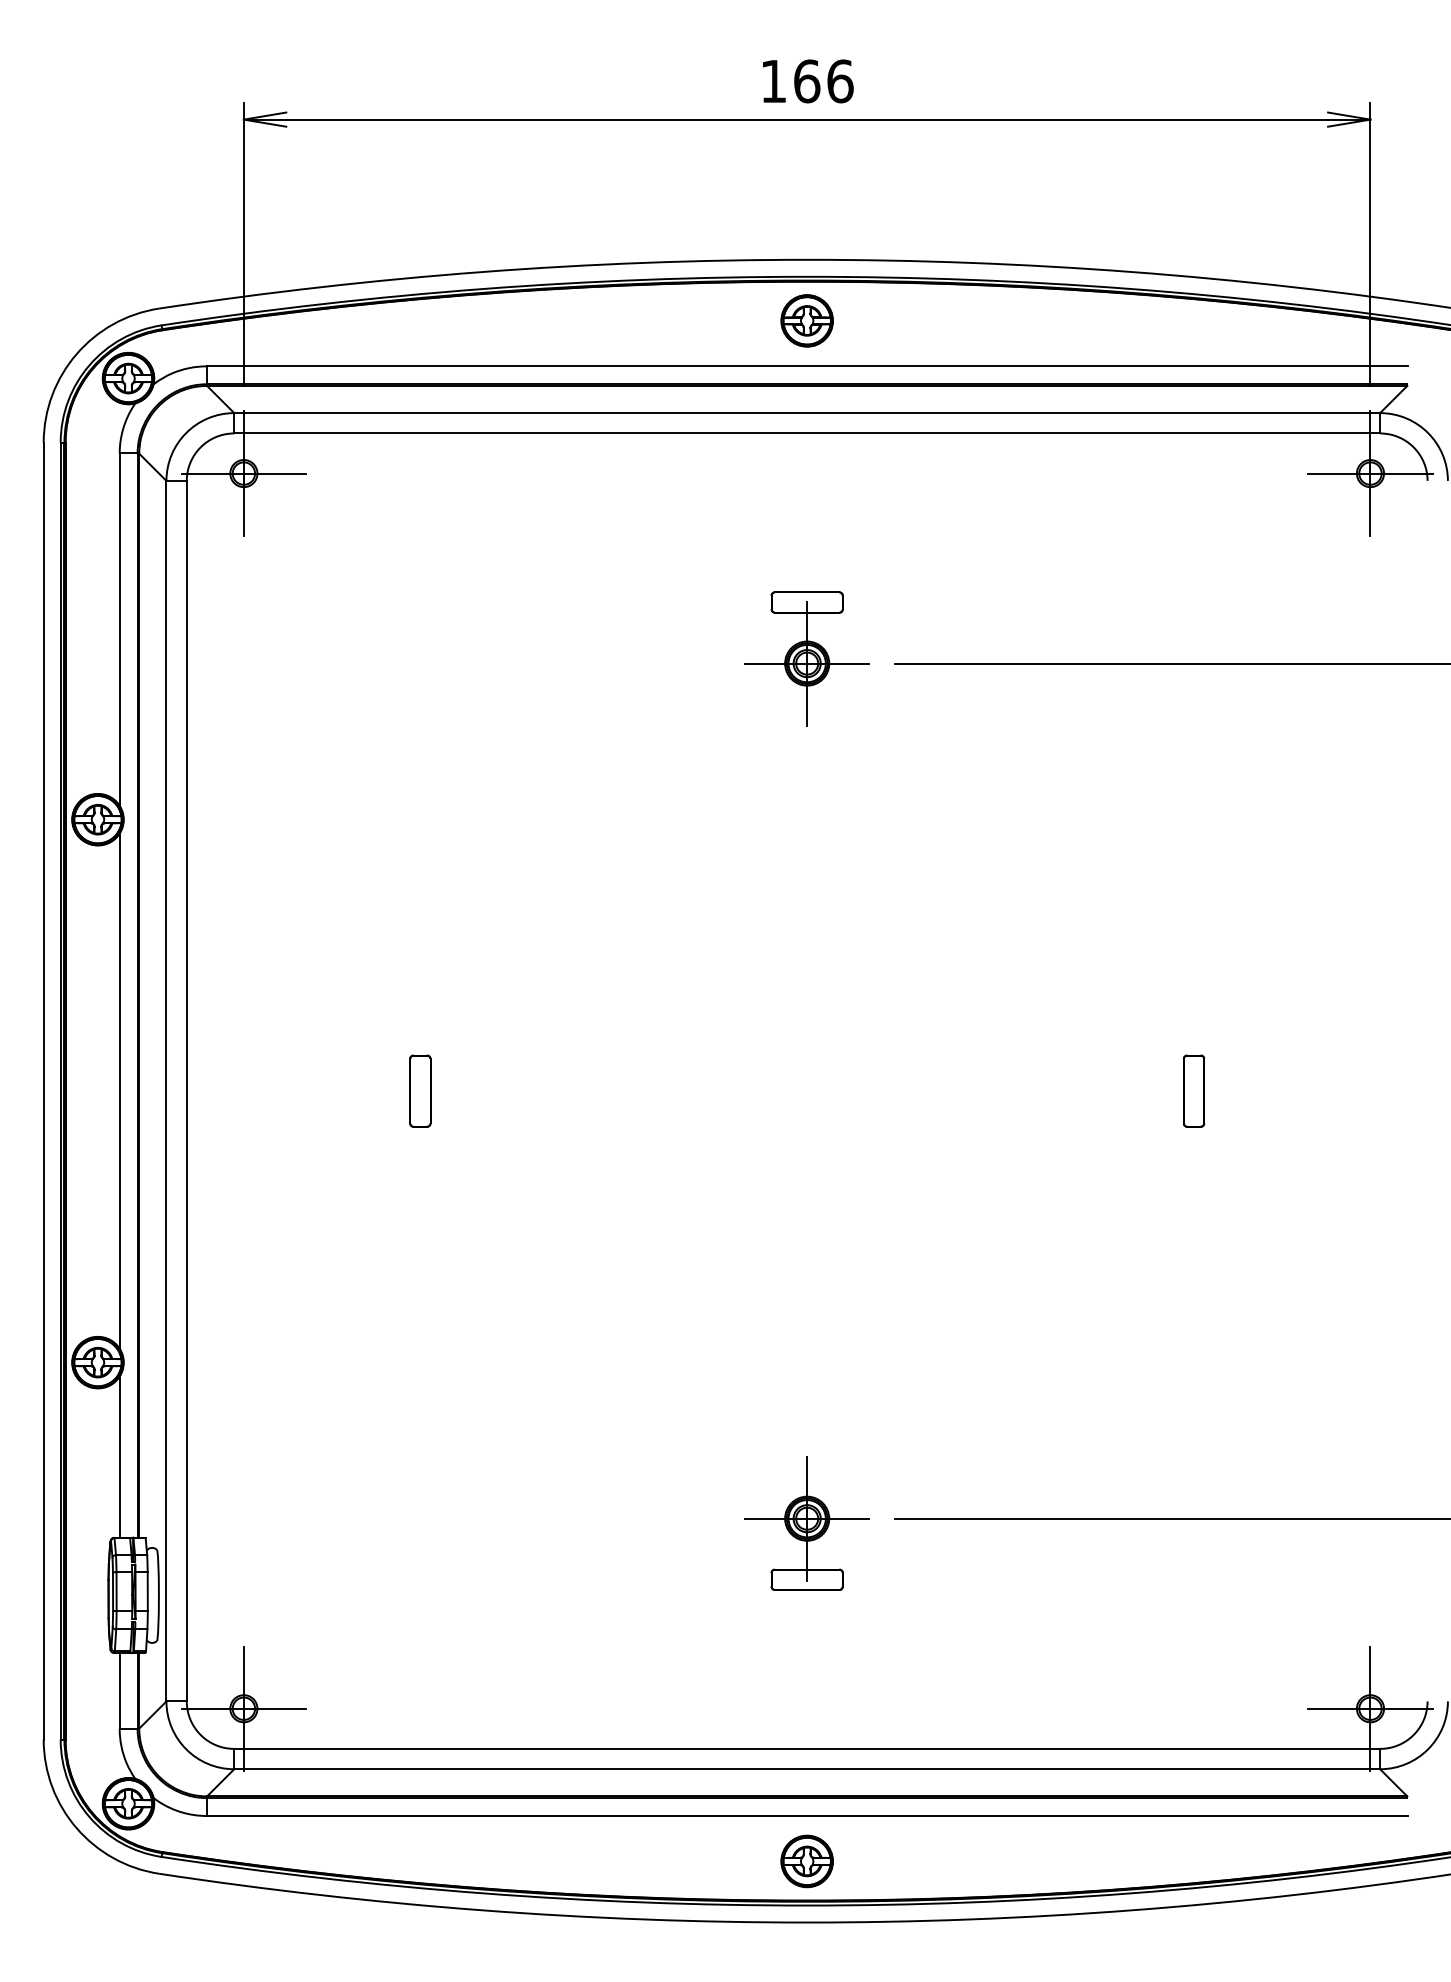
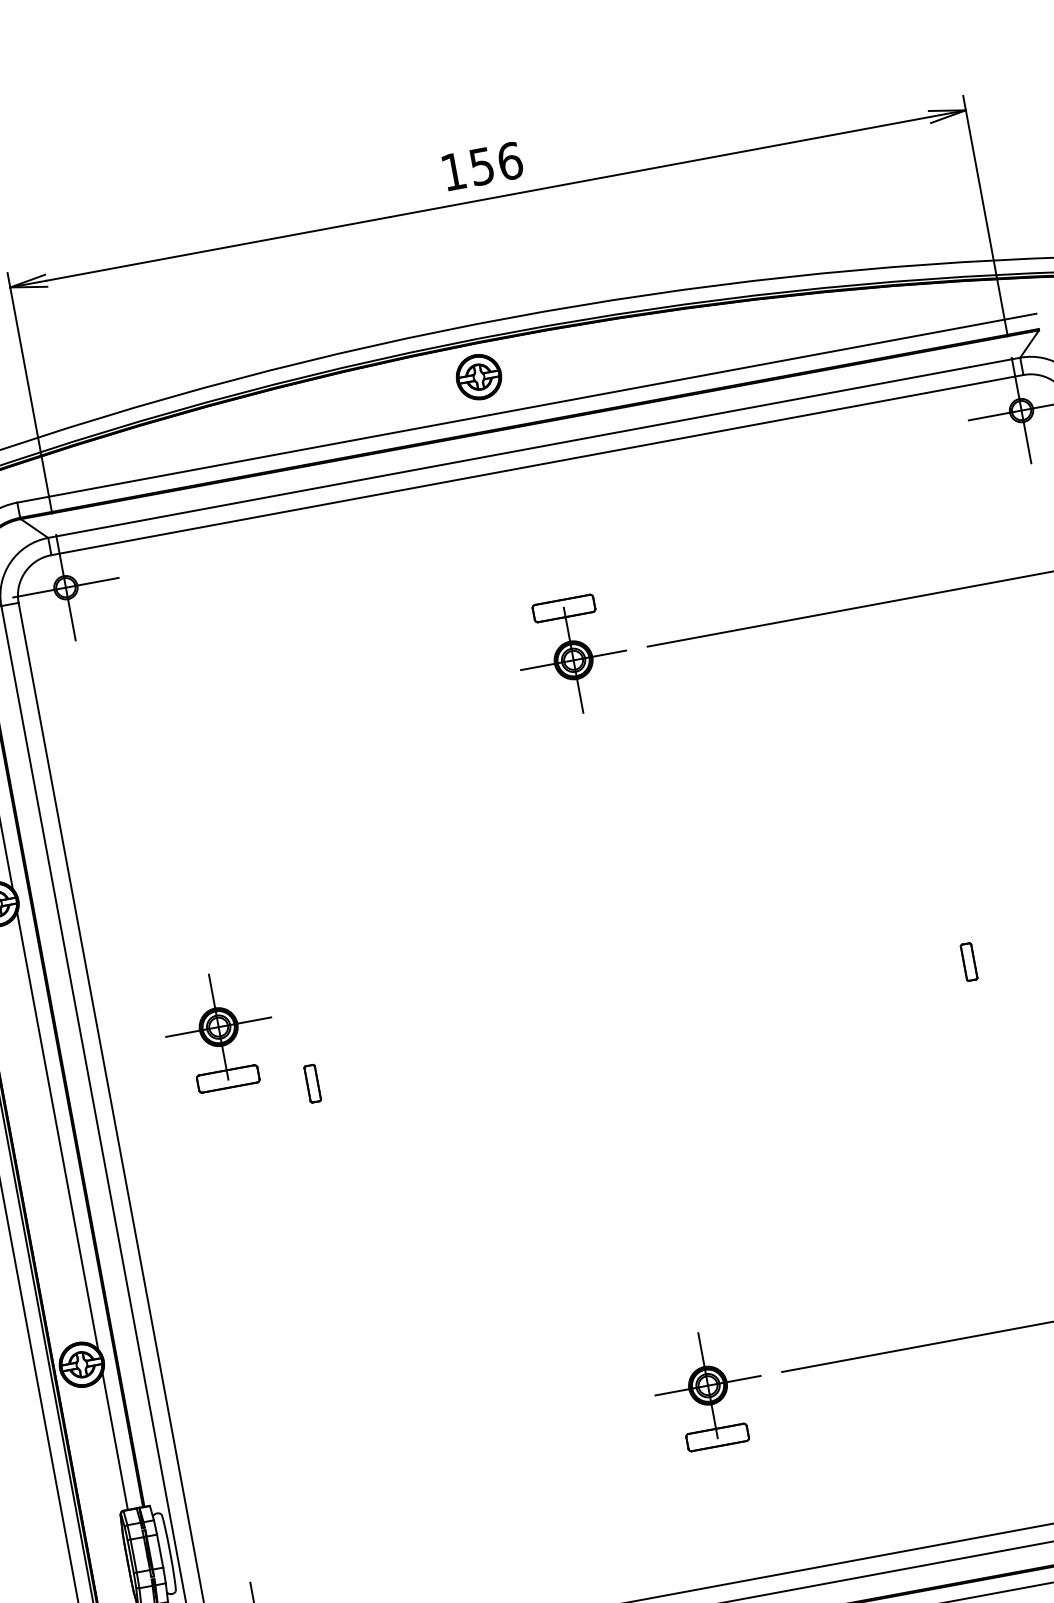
text: (807, 81) -> (482, 166), 166 -> 156
part: (806, 320) -> (478, 376), moved
part: (324, 1011) -> (218, 1031), added
part: (420, 1090) -> (312, 1083), size x0.6
part: (1194, 1090) -> (969, 961), size x0.6

